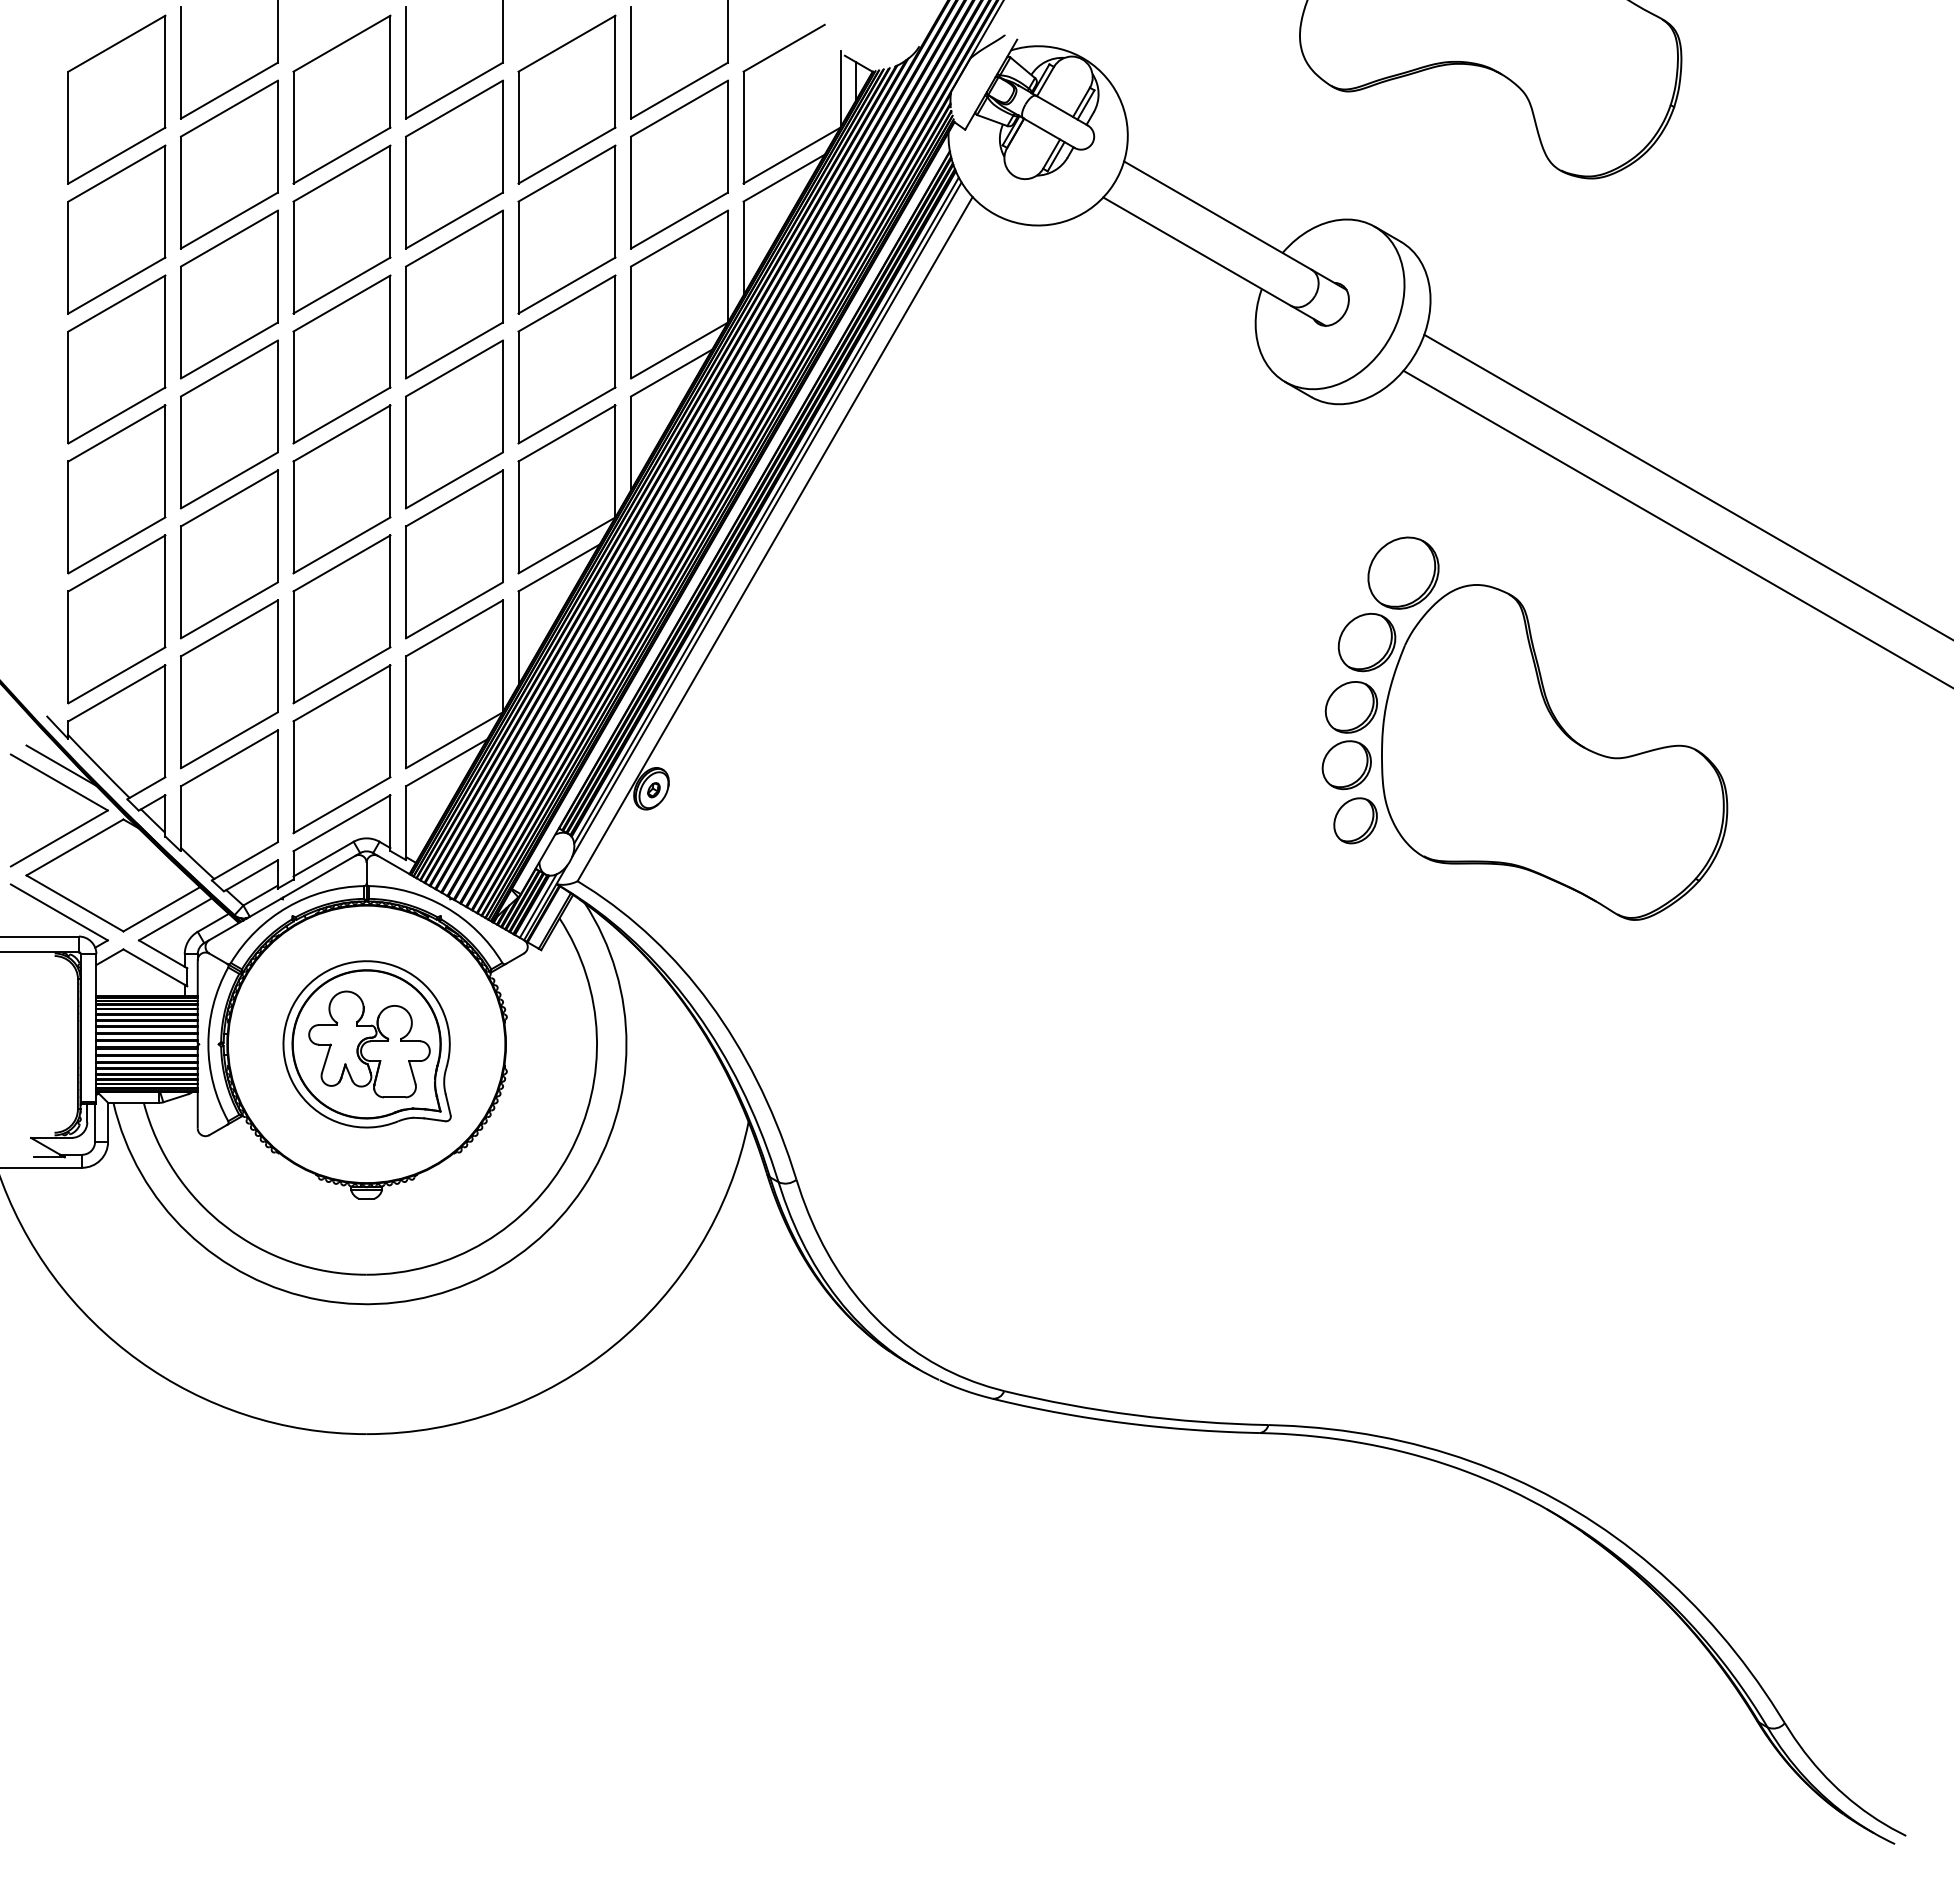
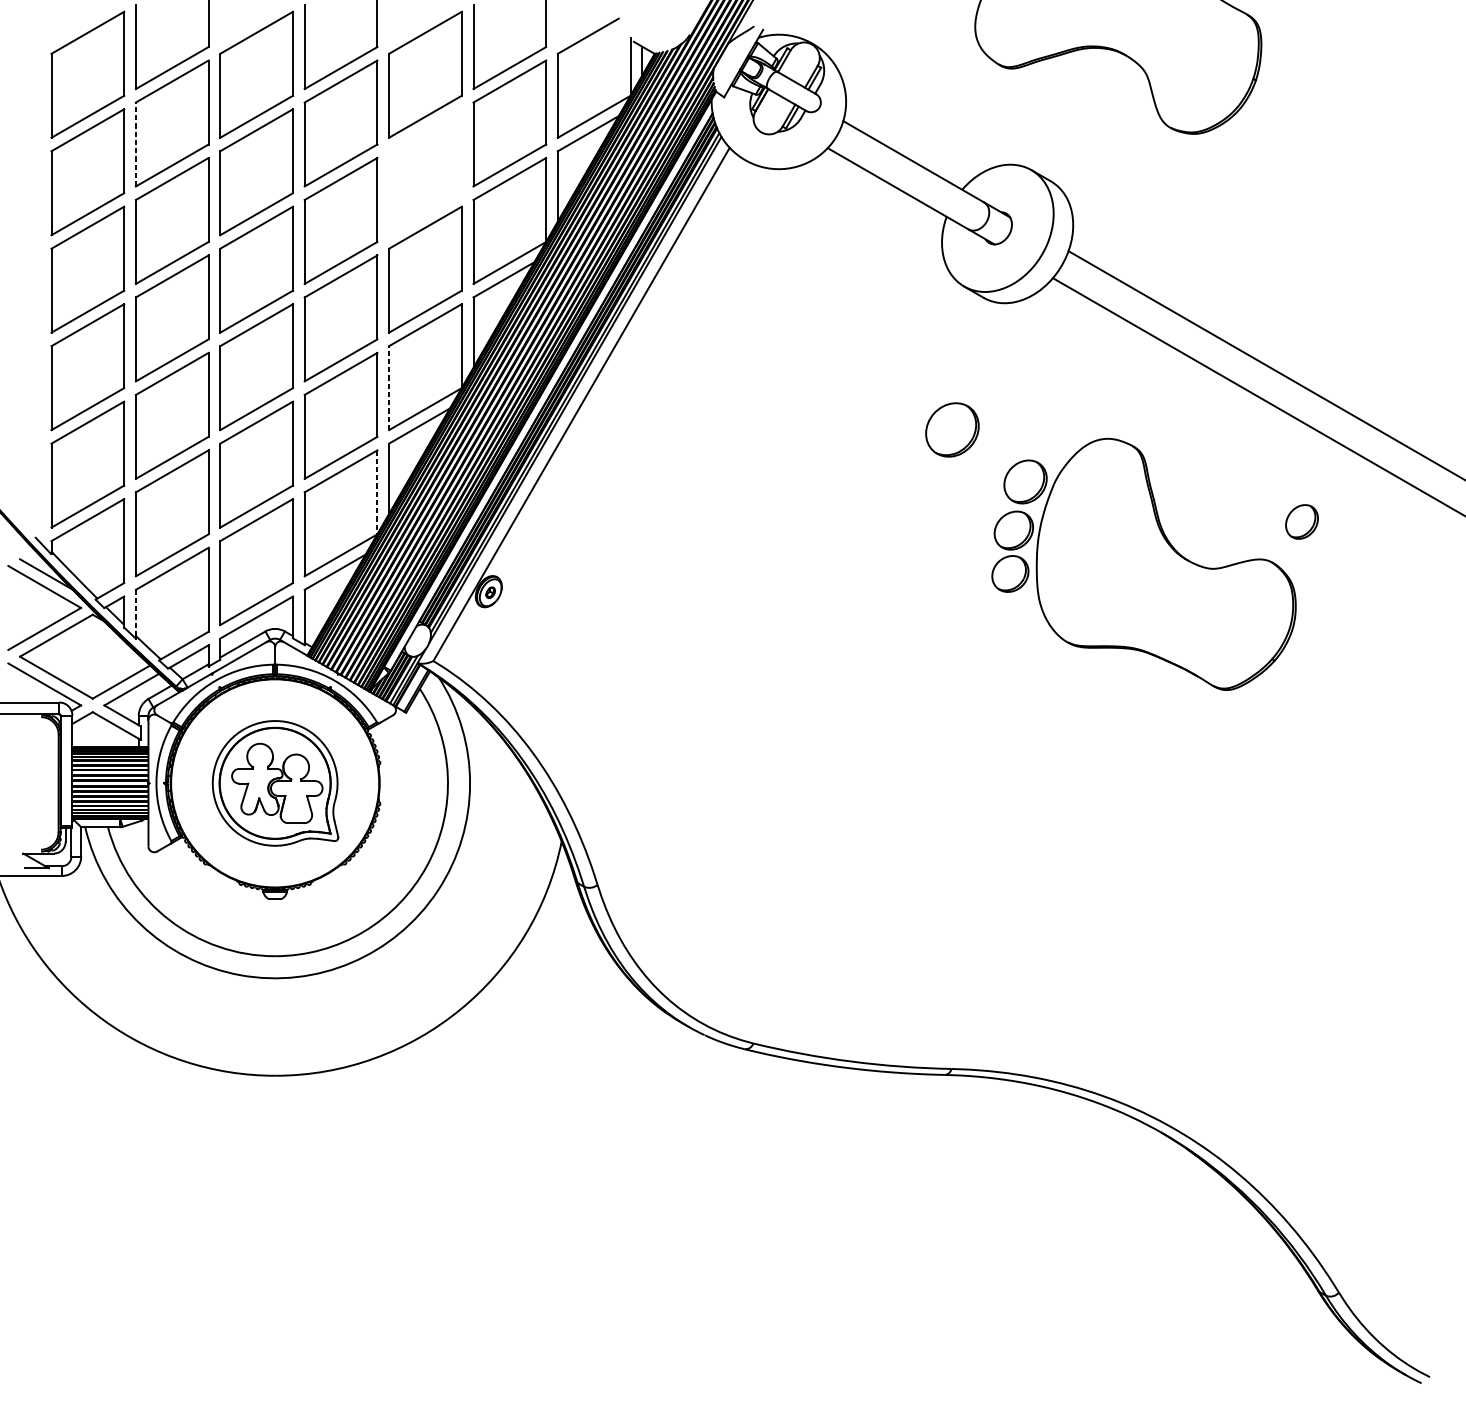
line: (180, 192) -> (135, 144), solid -> dashed
part: (566, 229) -> (425, 172), removed
line: (518, 517) -> (389, 388), solid -> dashed
part: (1403, 572) -> (952, 429), moved
line: (502, 656) -> (377, 492), solid -> dashed
line: (180, 817) -> (135, 613), solid -> dashed
part: (1355, 820) -> (1301, 521), moved

